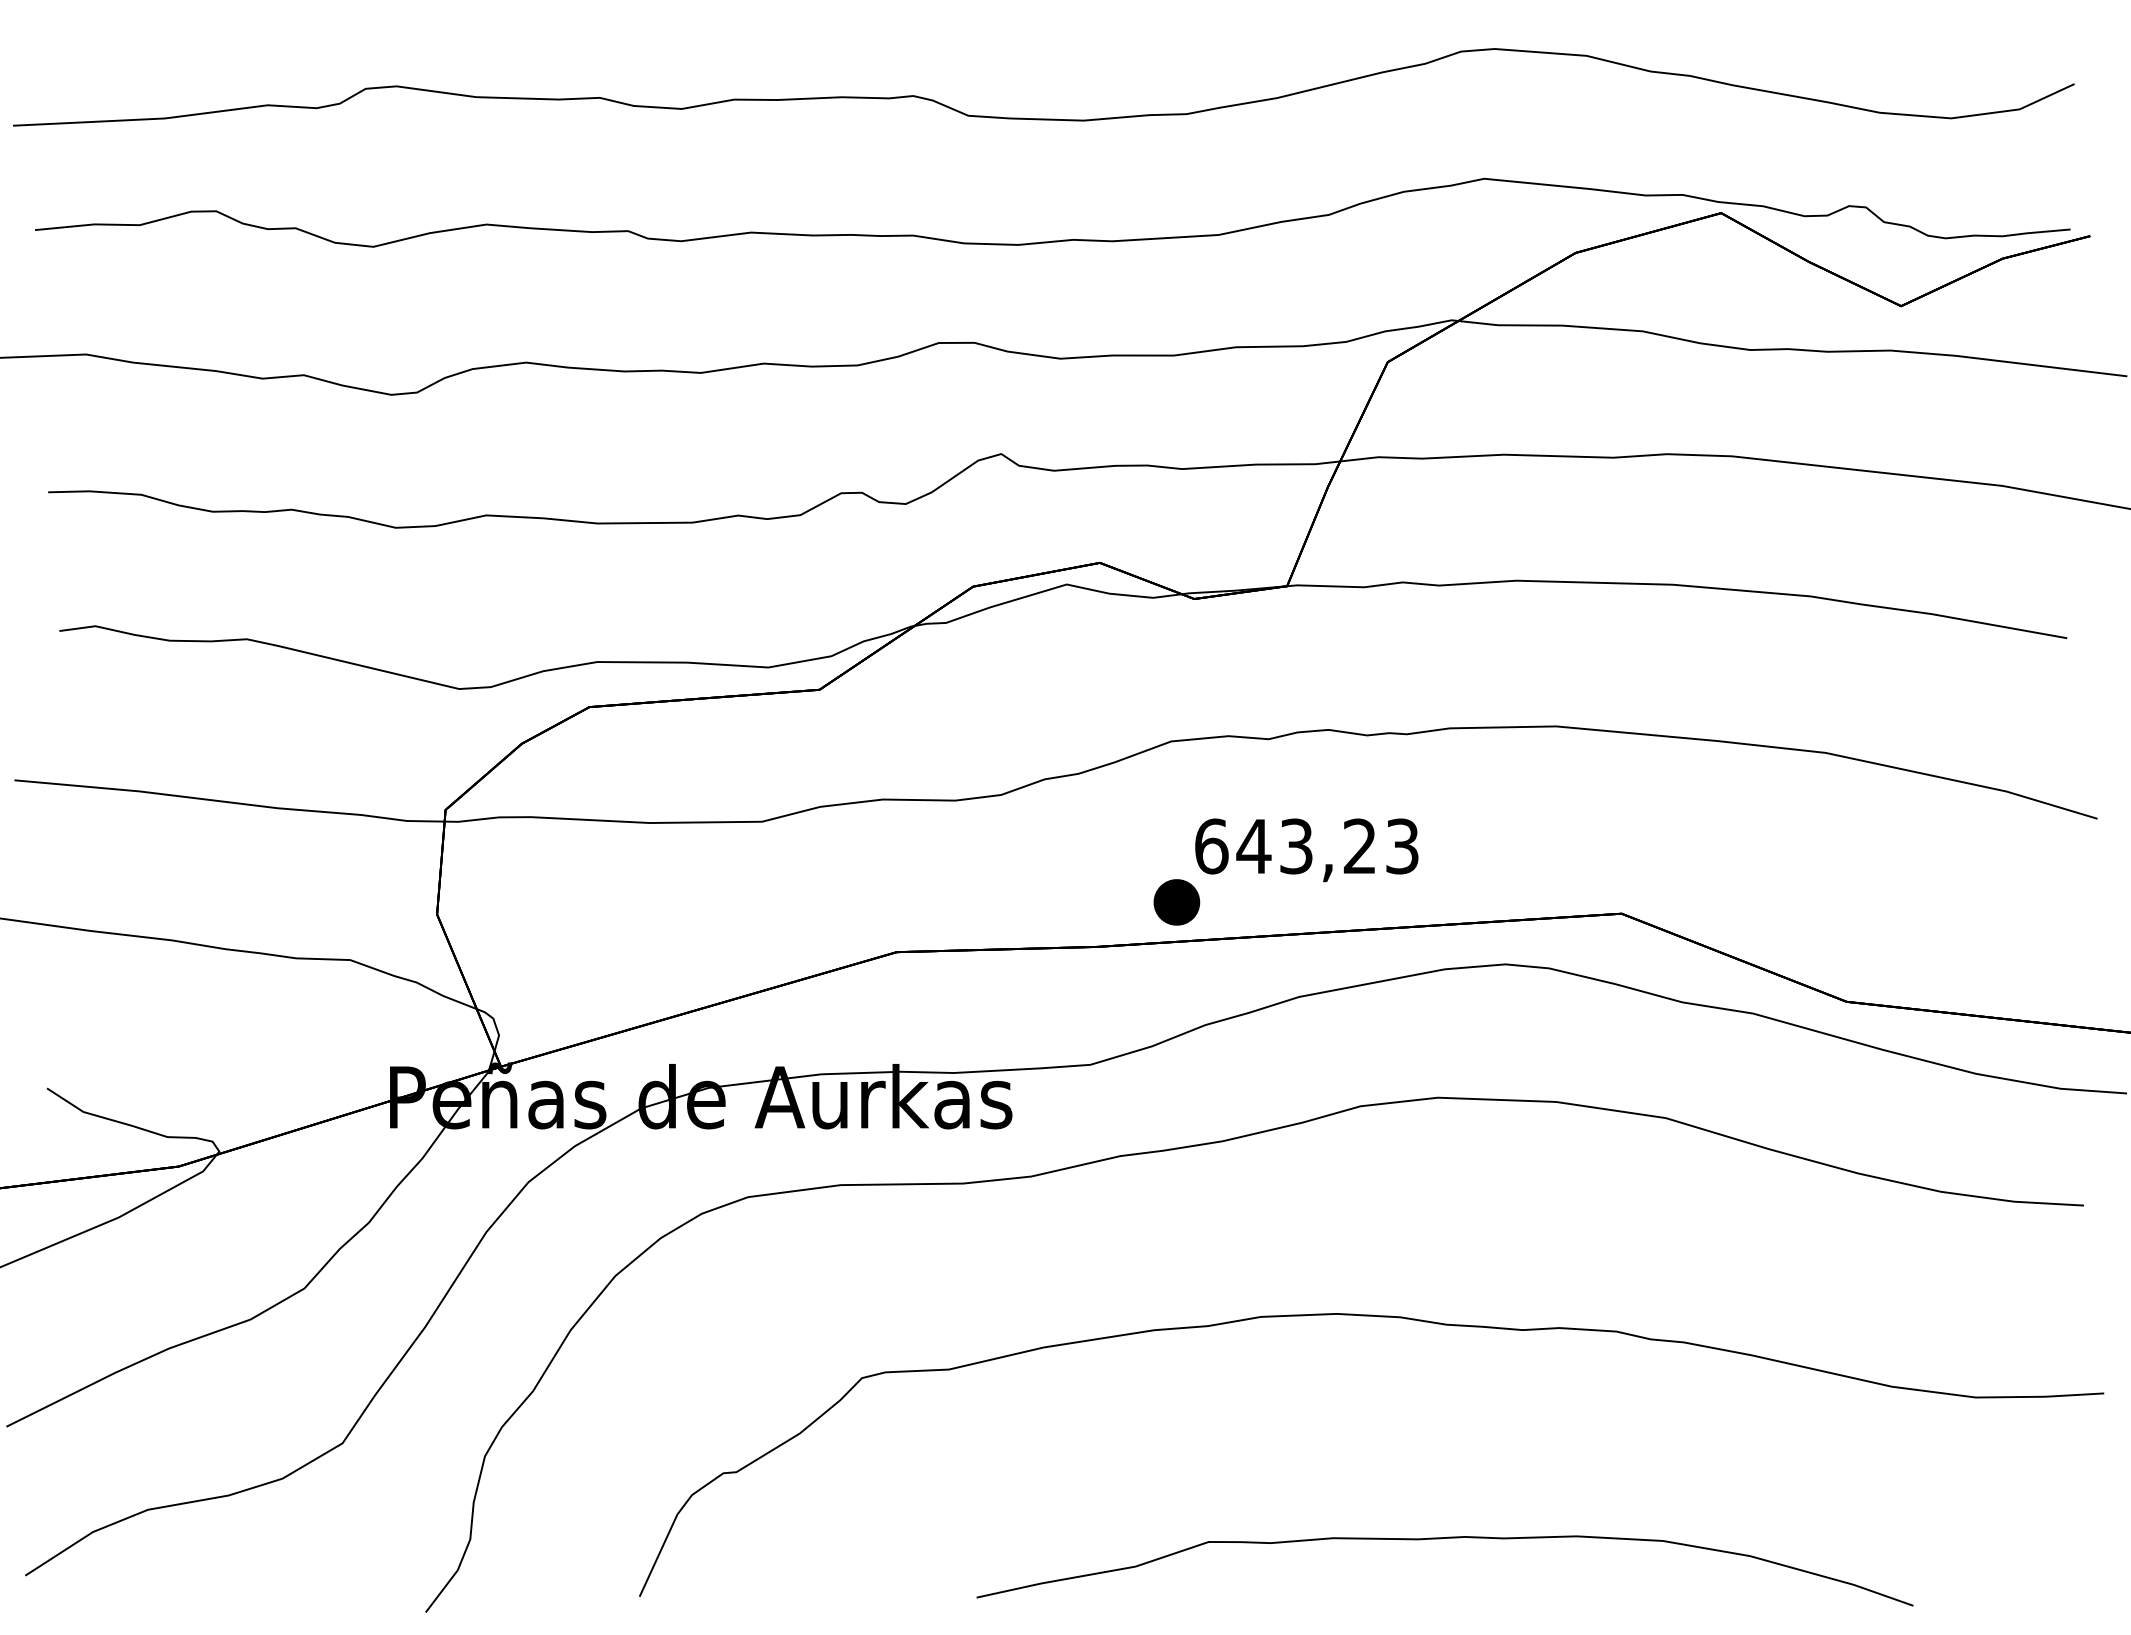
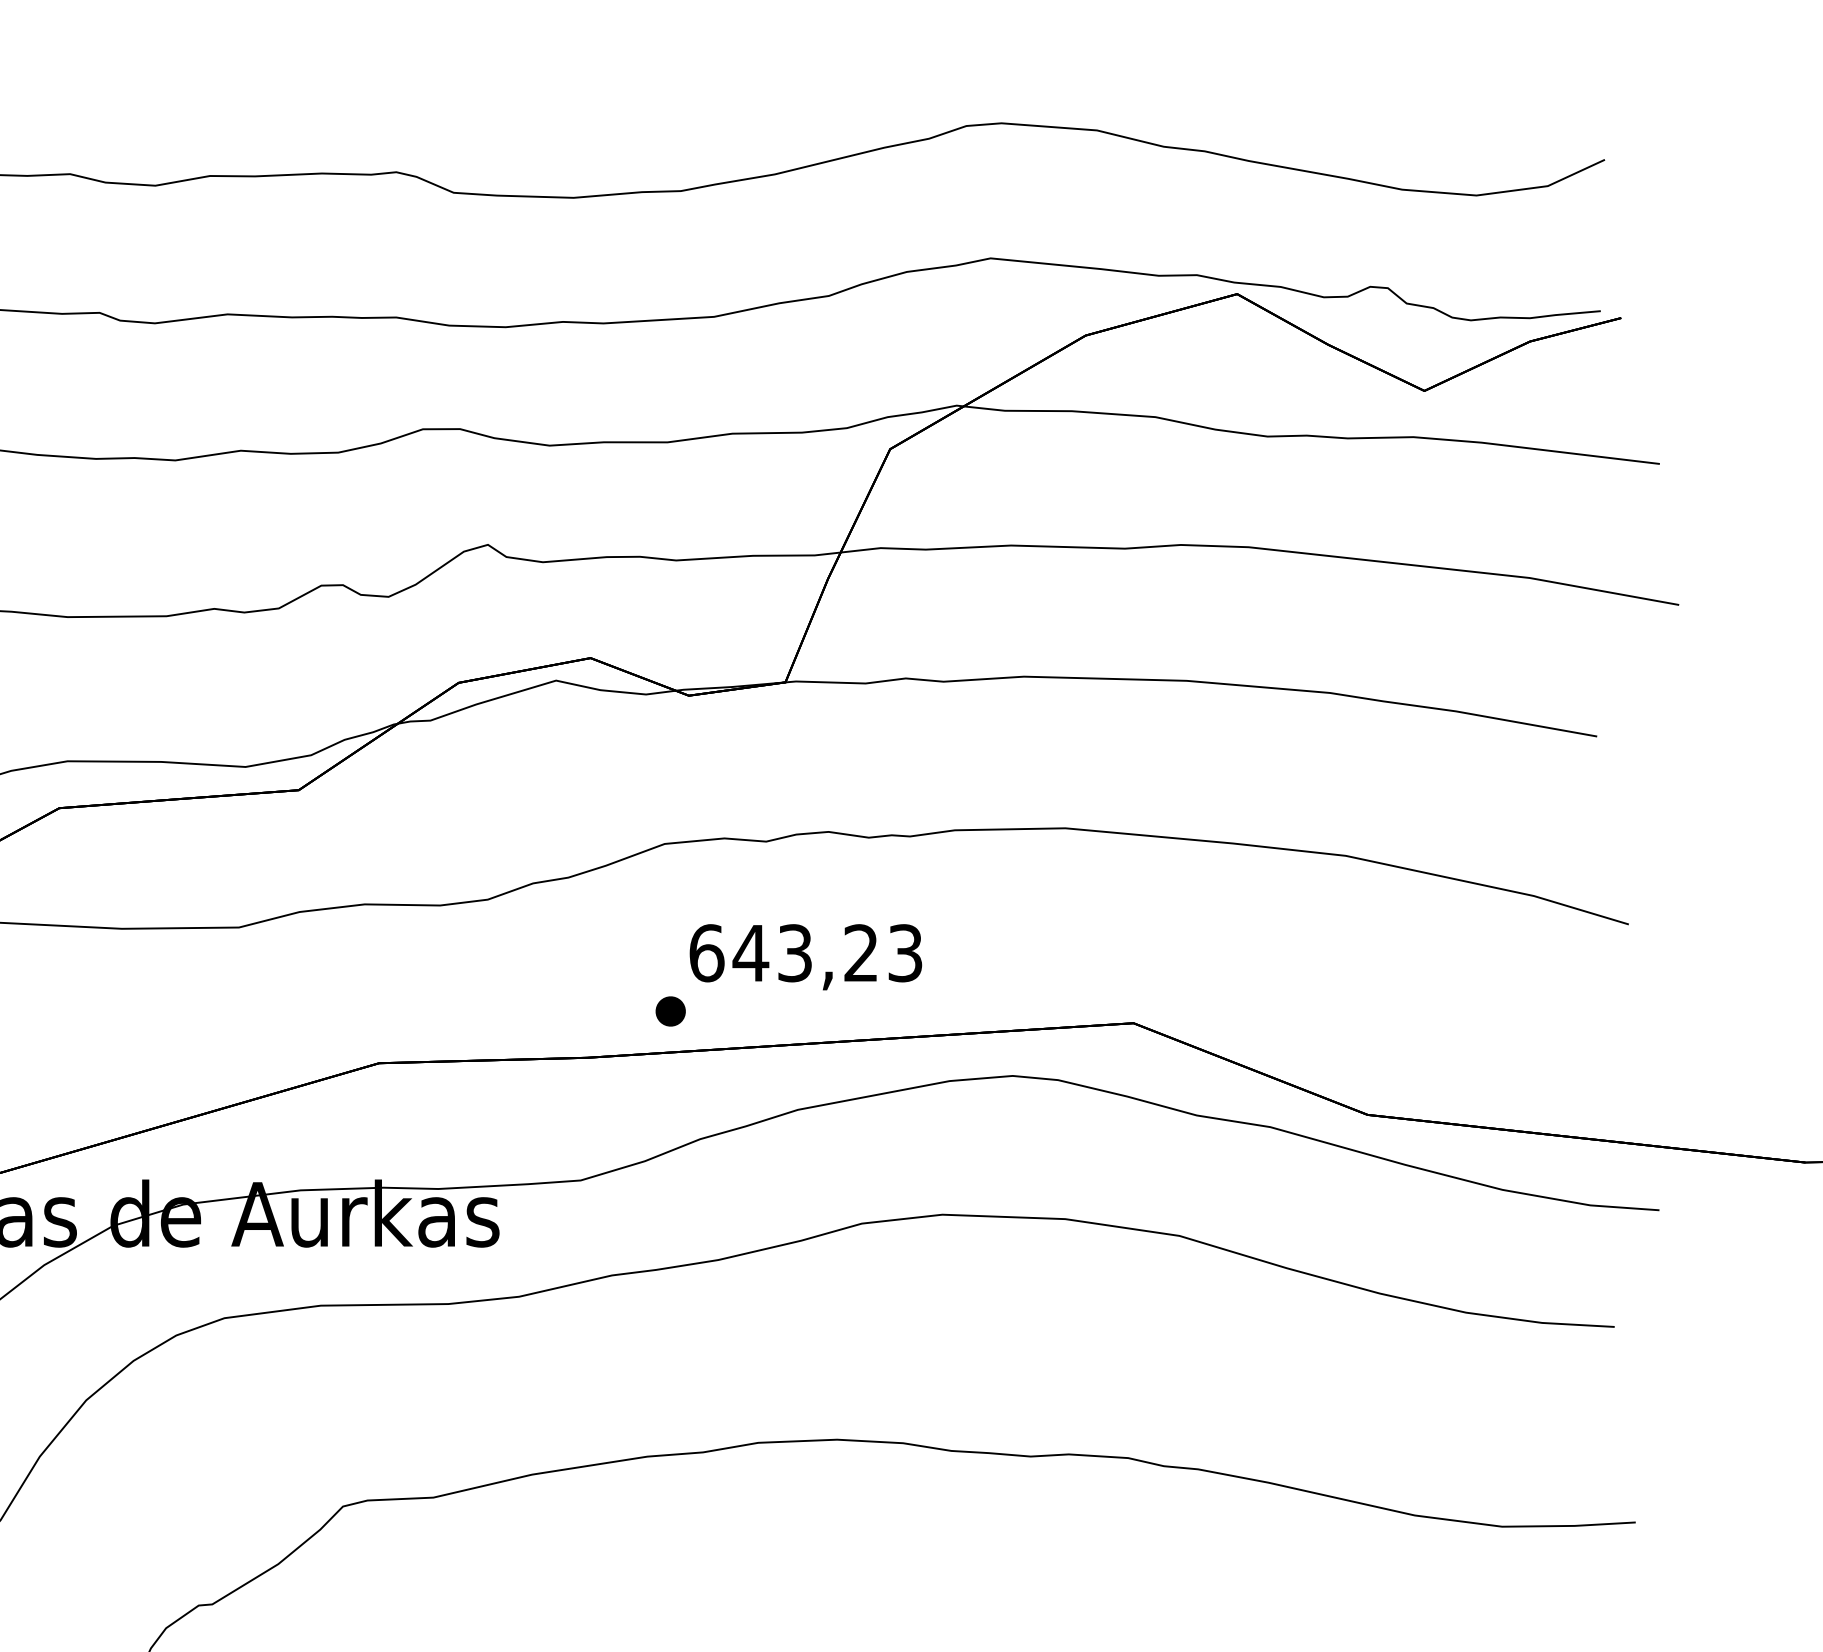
part: (1176, 902) -> (670, 1011), size x0.62

